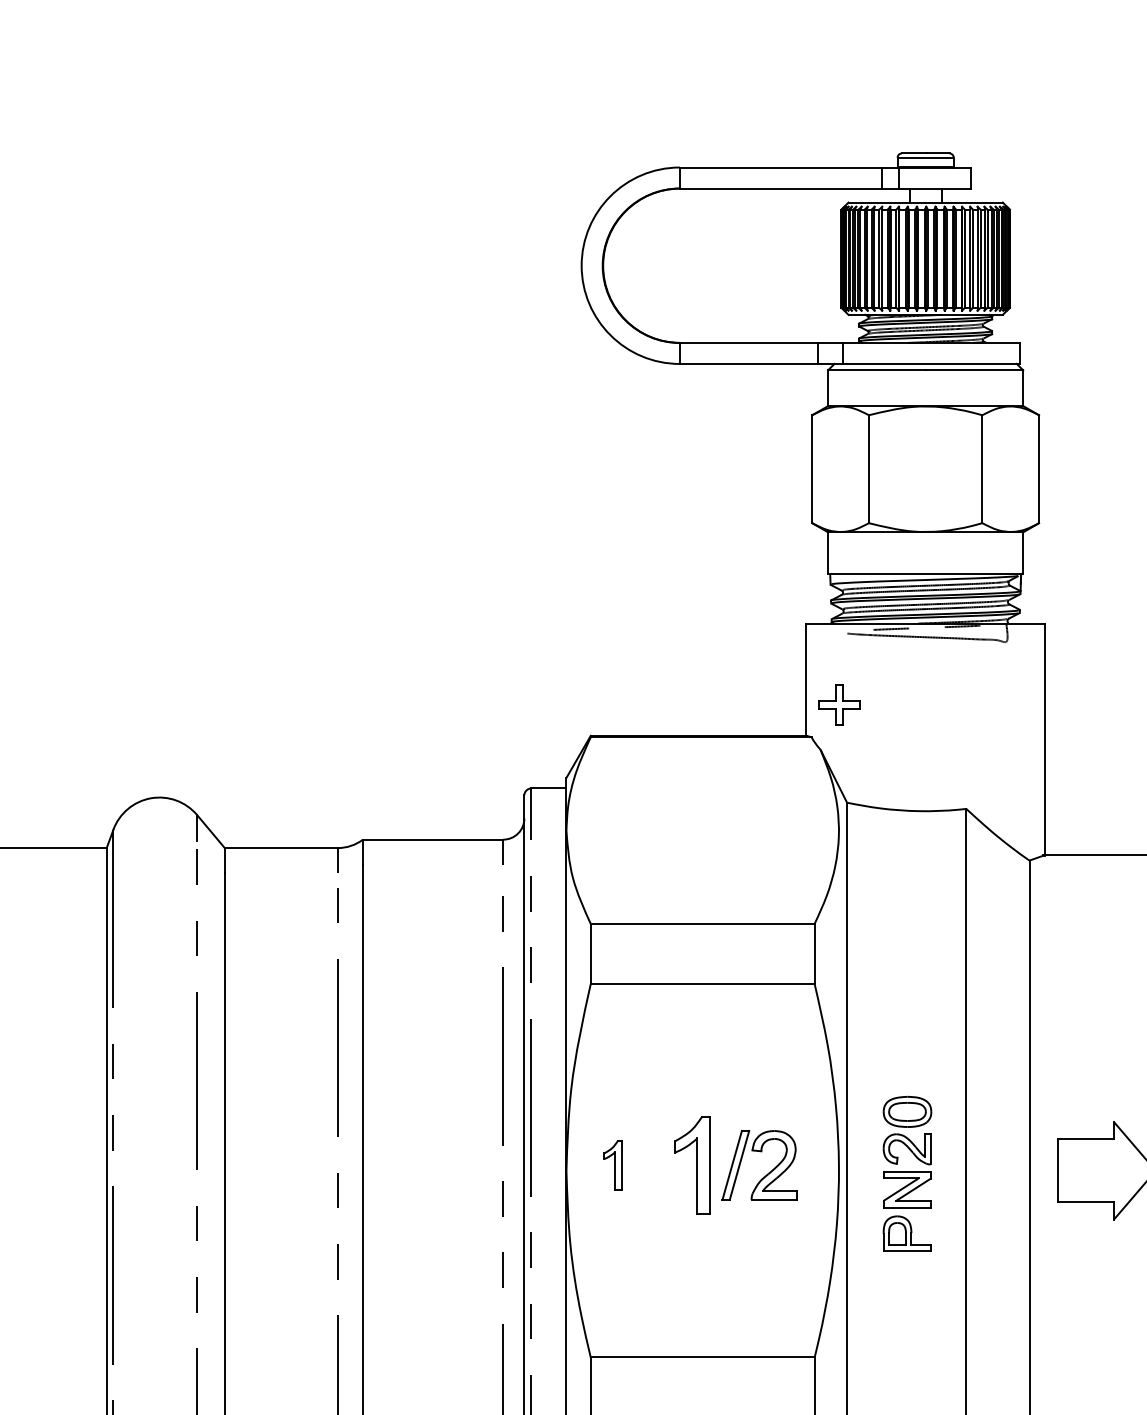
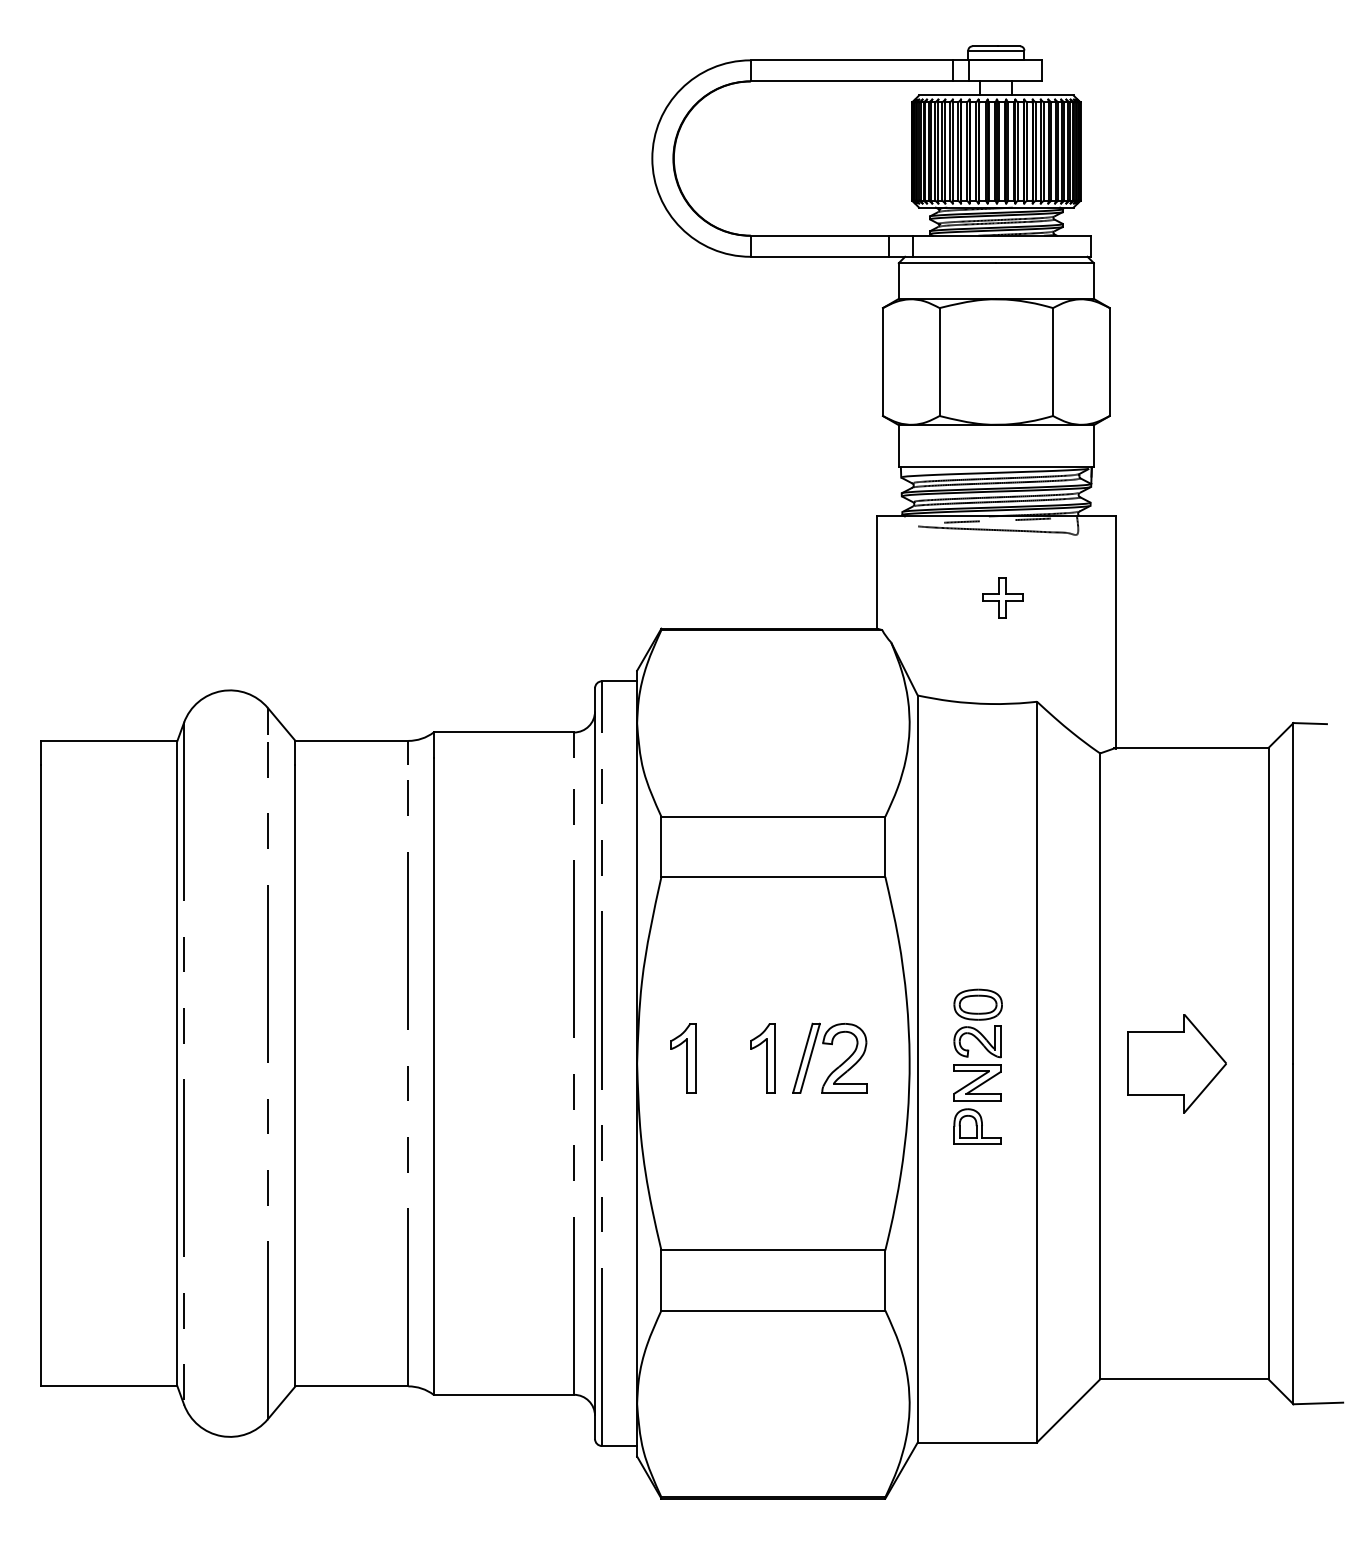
part: (838, 704) -> (1002, 597), moved
part: (612, 1165) -> (683, 1058), size x1.43
part: (691, 1165) -> (762, 1058), size x0.71

